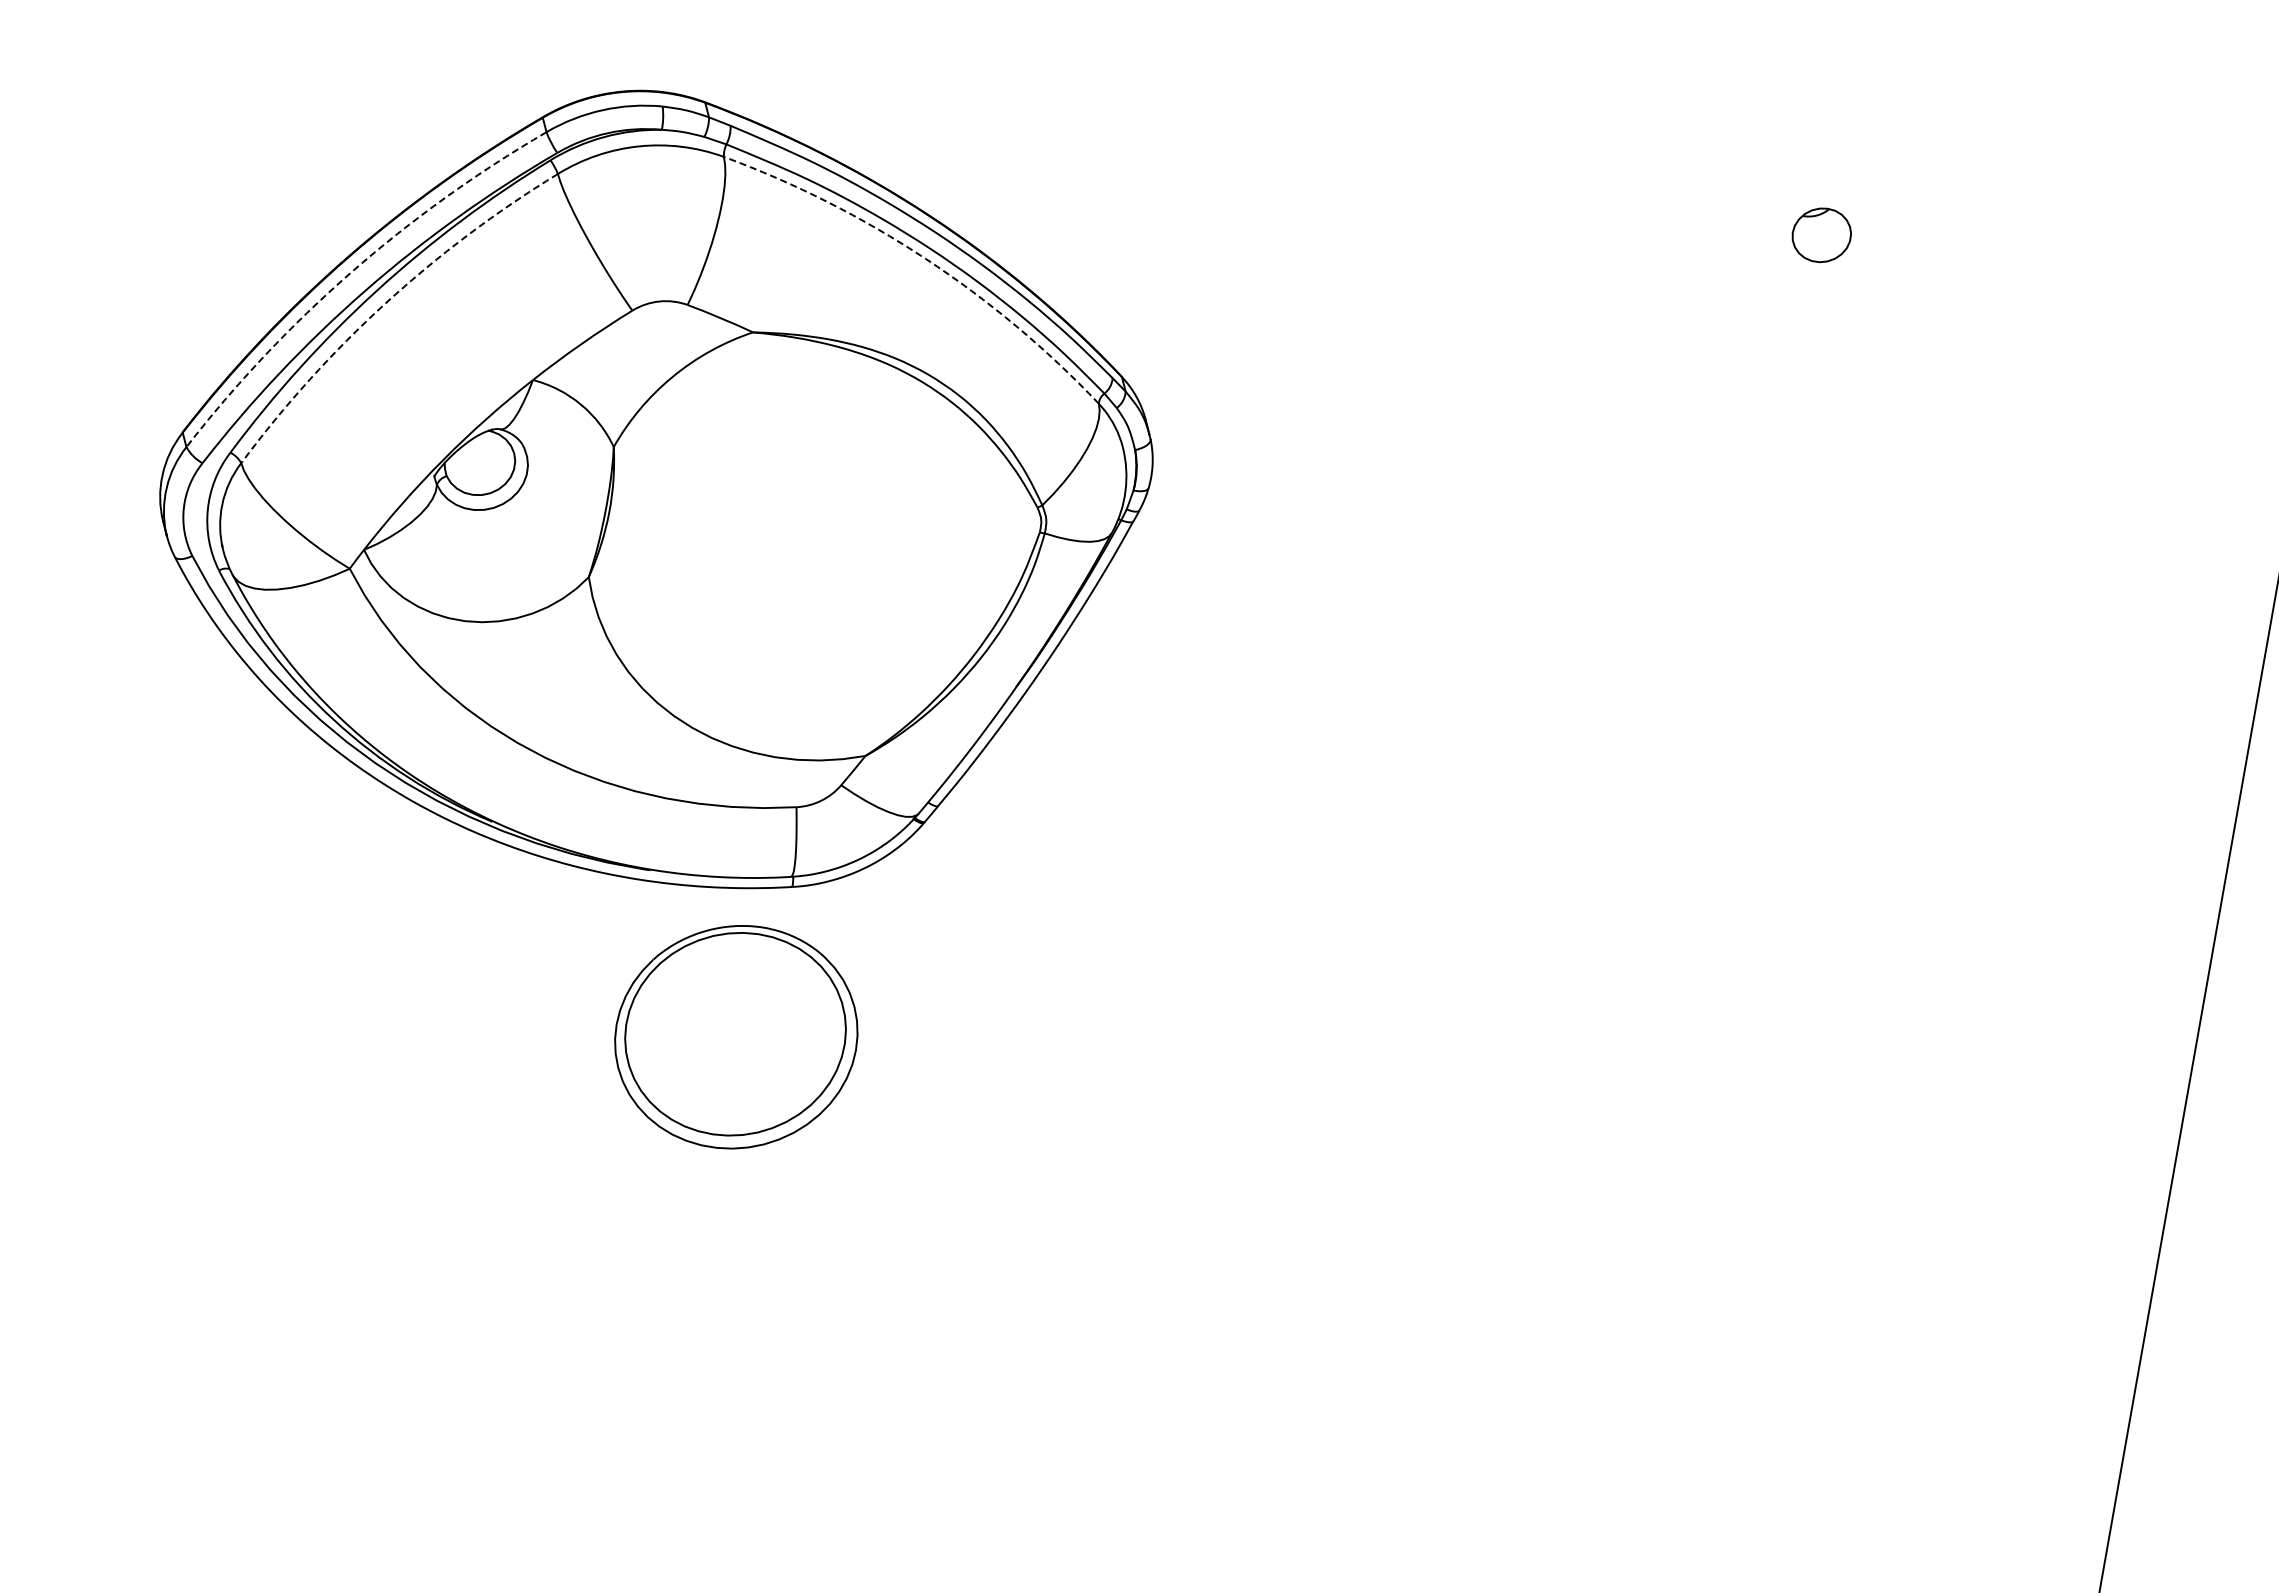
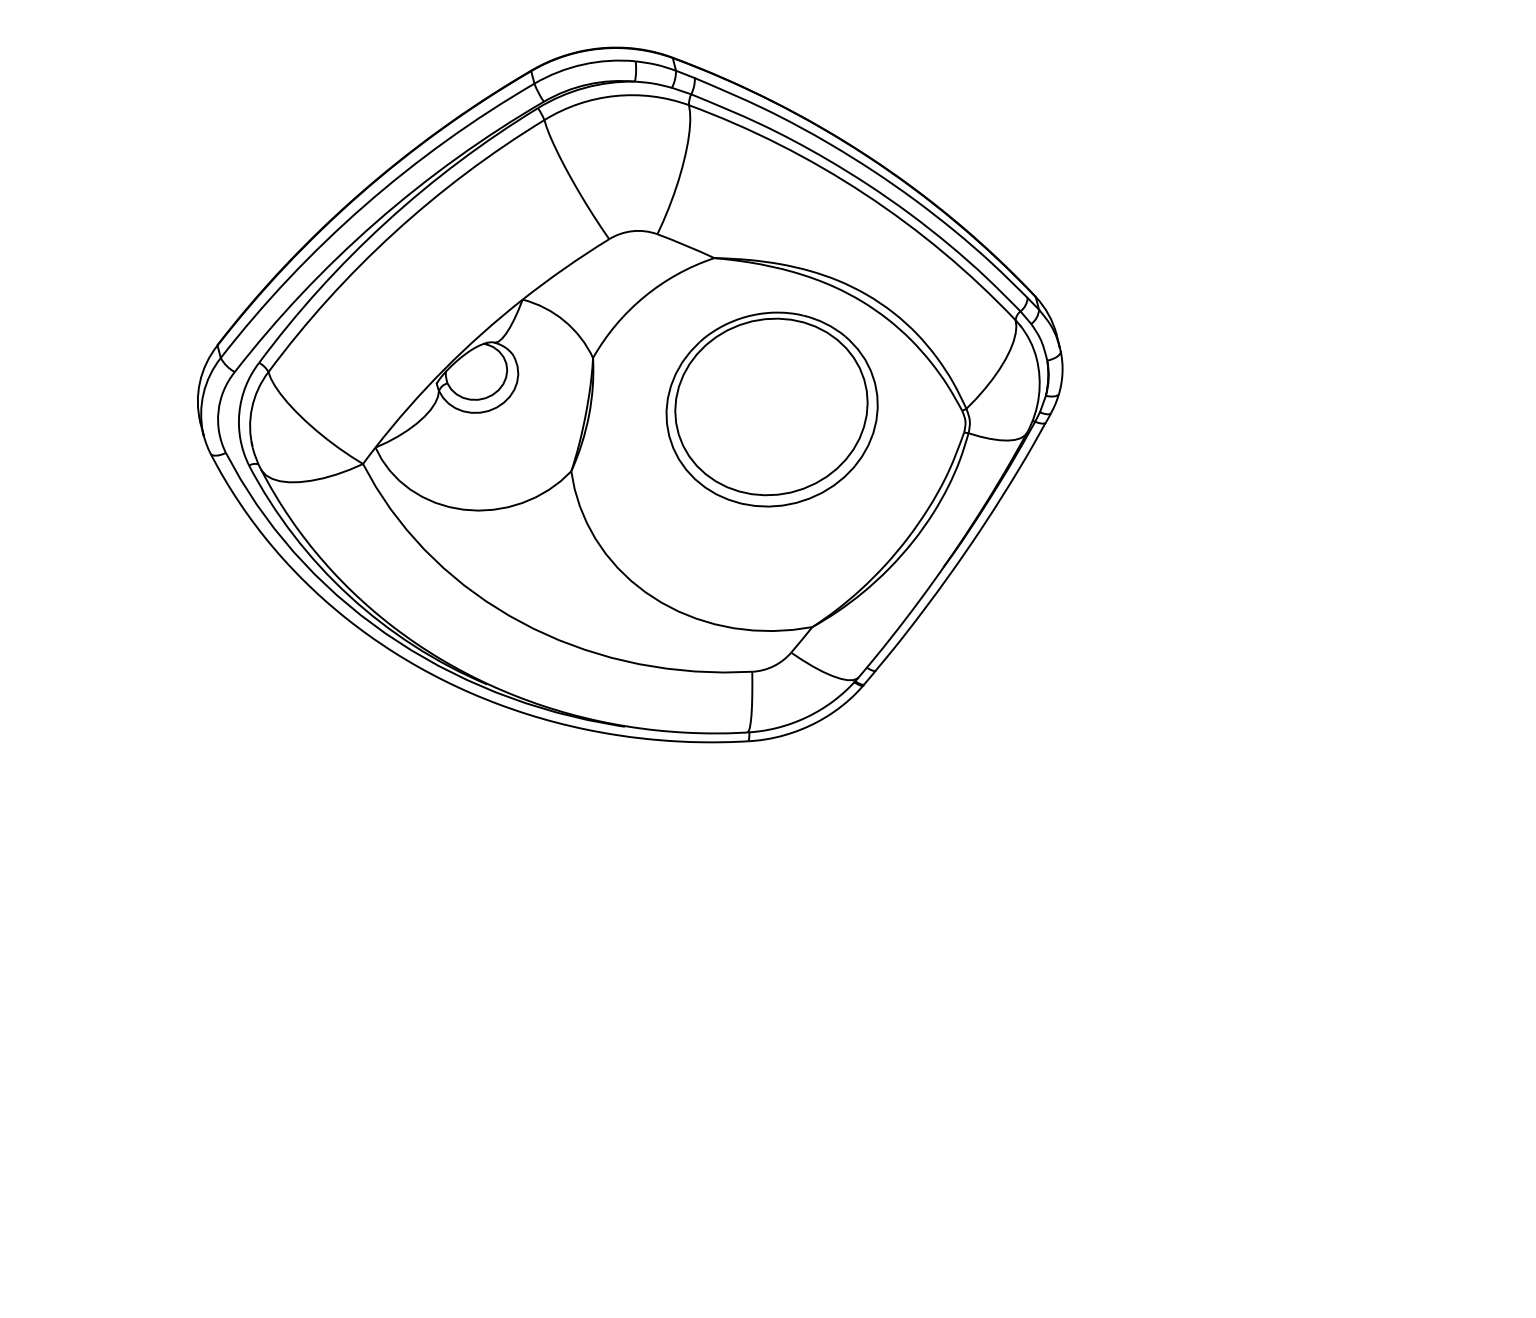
arc: (925, 258) -> (864, 193), dashed -> solid
arc: (351, 272) -> (364, 205), dashed -> solid
arc: (385, 303) -> (394, 232), dashed -> solid
part: (736, 1037) -> (772, 409), moved

